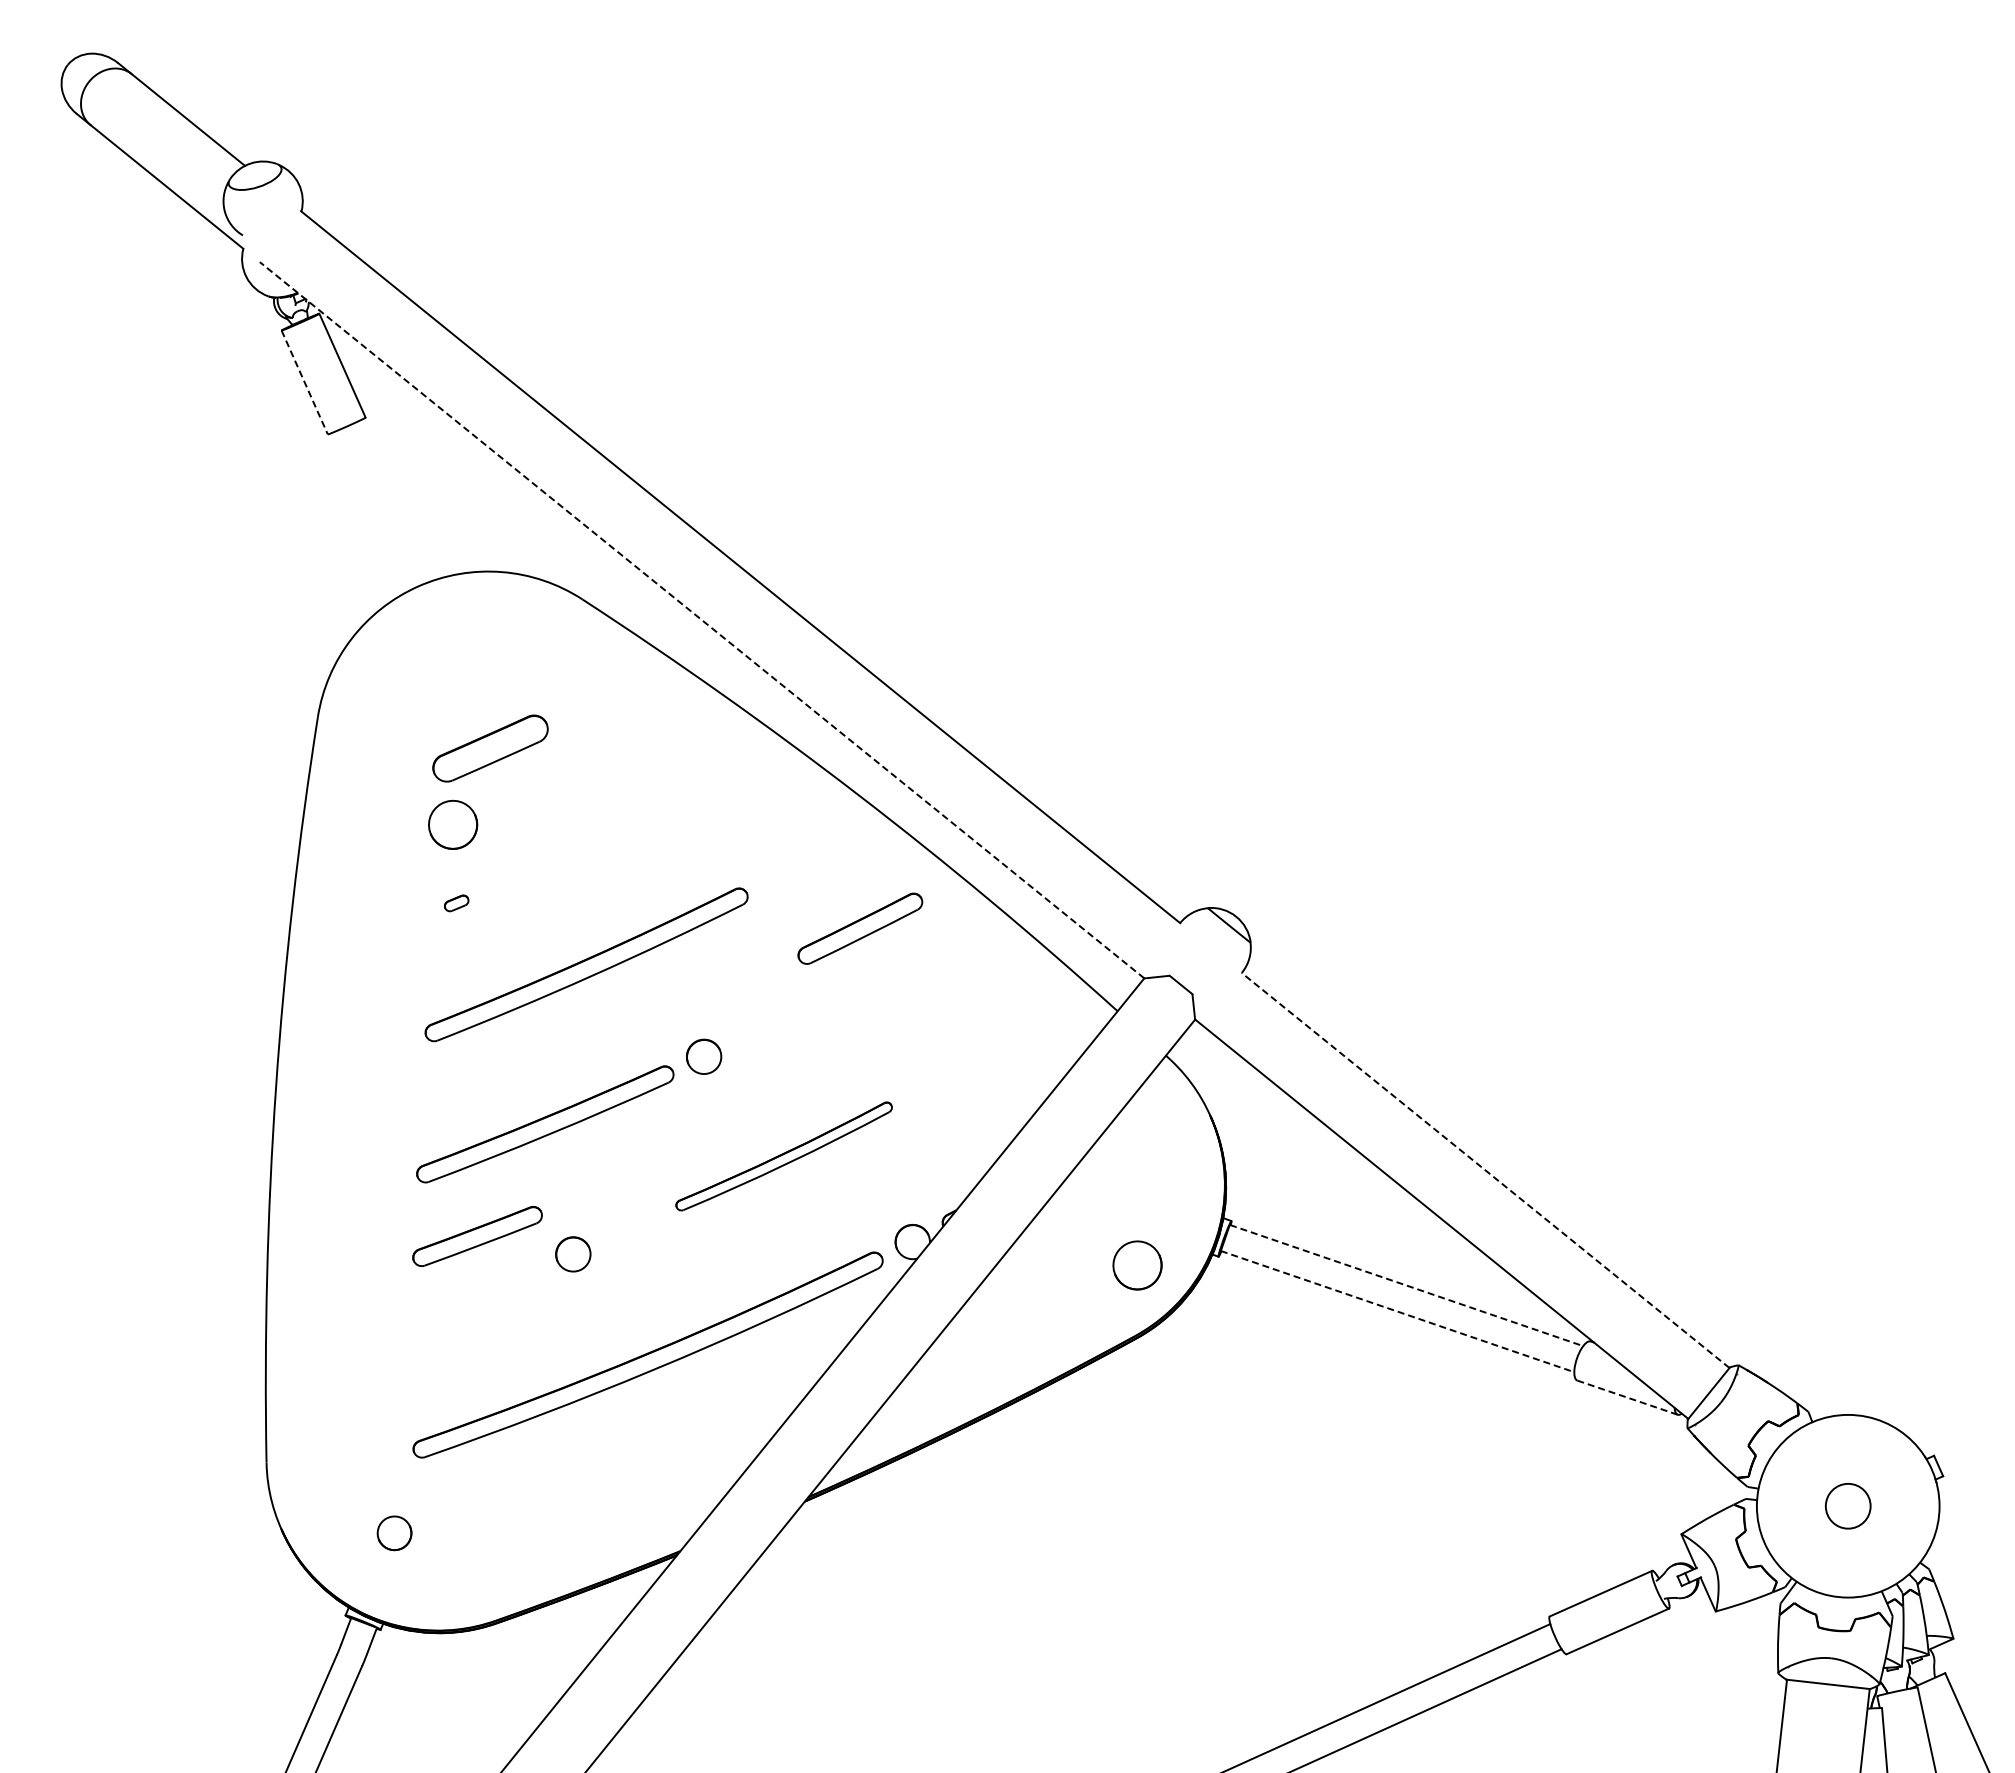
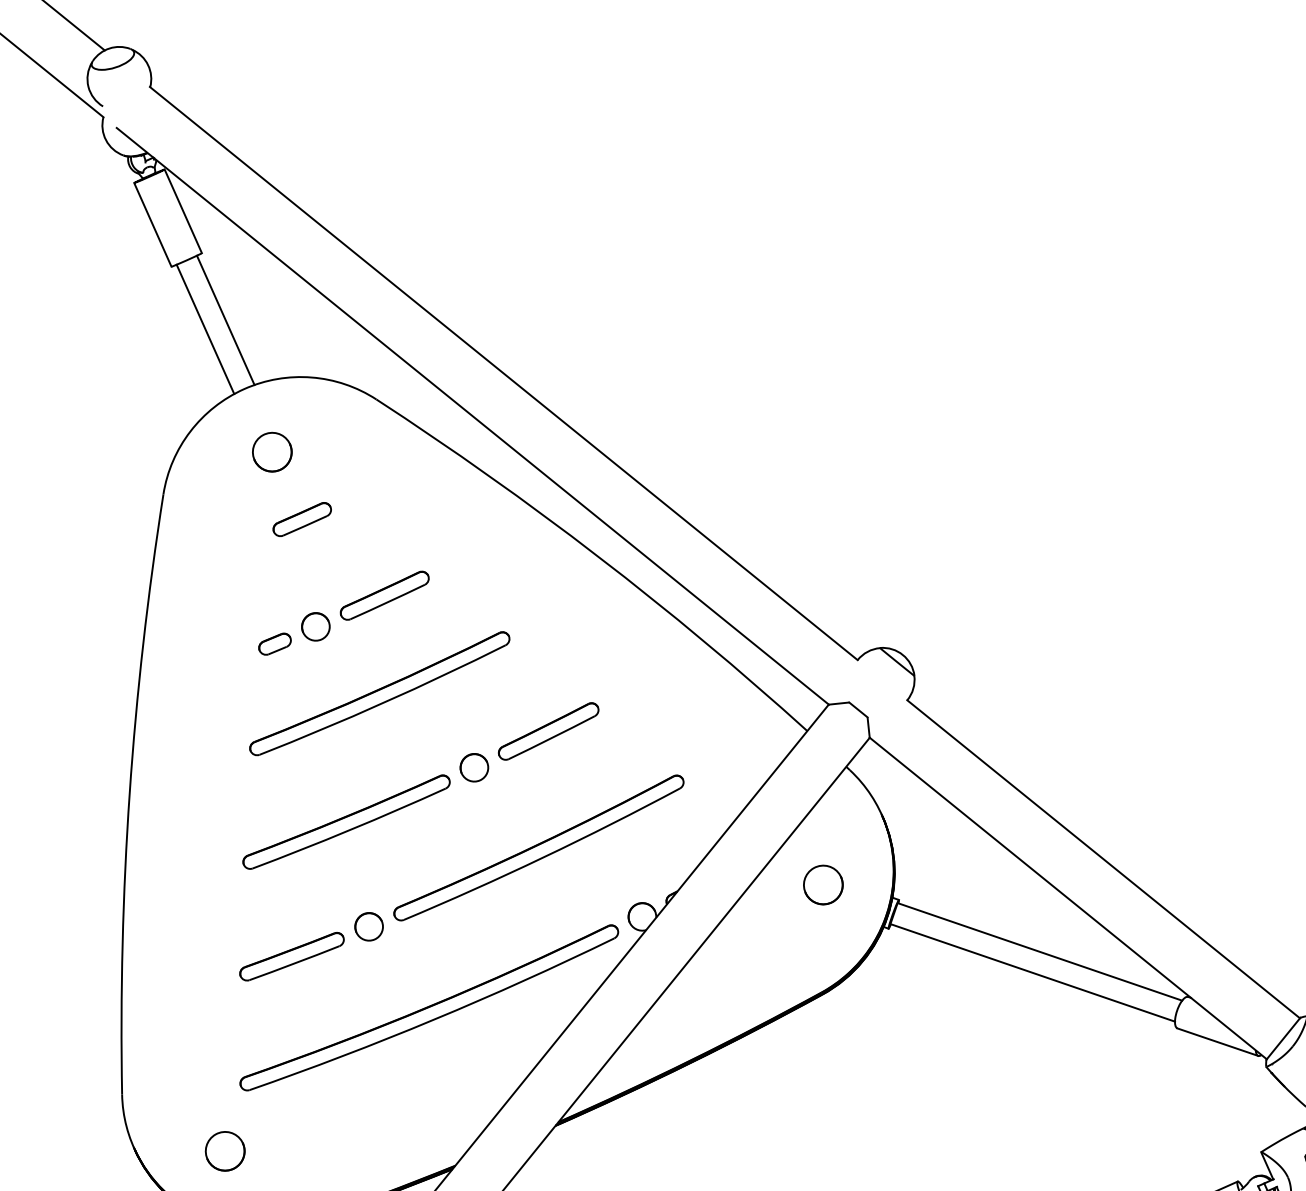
line: (304, 382) -> (152, 224), dashed -> solid
line: (395, 500) -> (225, 319), added
line: (369, 512) -> (205, 329), added
line: (701, 619) -> (472, 415), dashed -> solid
part: (489, 748) -> (301, 519), size x0.62
part: (453, 824) -> (272, 451), moved
part: (592, 842) -> (384, 595), added
part: (507, 881) -> (316, 626), added
part: (456, 903) -> (275, 644), size x1.67
part: (860, 928) -> (548, 731), moved
part: (783, 1156) -> (538, 848), size x1.67
line: (1485, 1170) -> (1103, 859), dashed -> solid
part: (477, 1236) -> (291, 956), moved
part: (1137, 1265) -> (823, 885), moved
line: (1406, 1285) -> (1039, 951), dashed -> solid
line: (1397, 1311) -> (1032, 972), dashed -> solid
line: (1627, 1397) -> (1217, 1042), dashed -> solid
part: (394, 1533) -> (225, 1151), size x1.43

